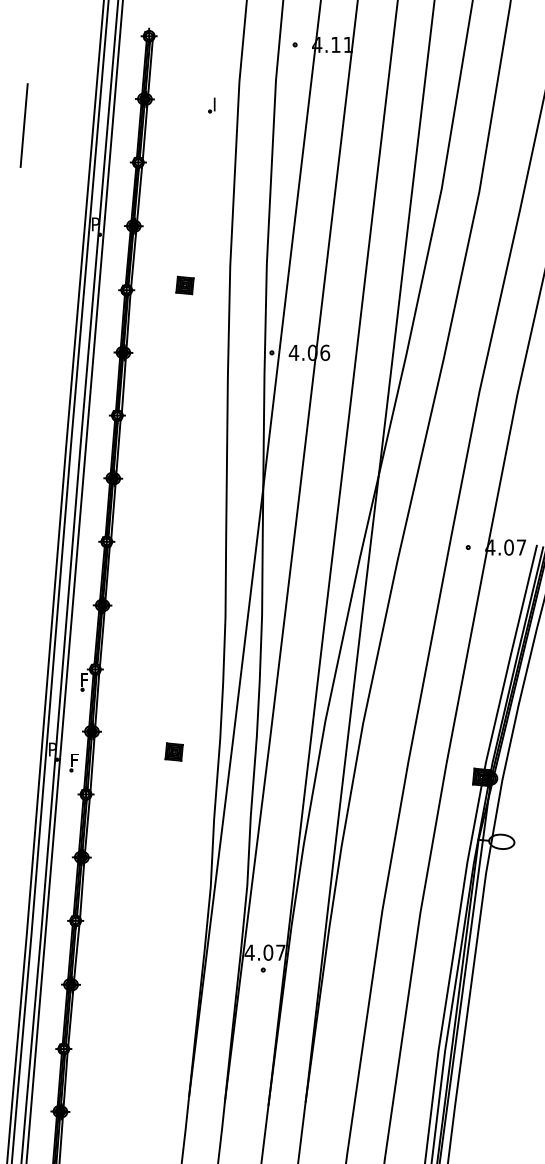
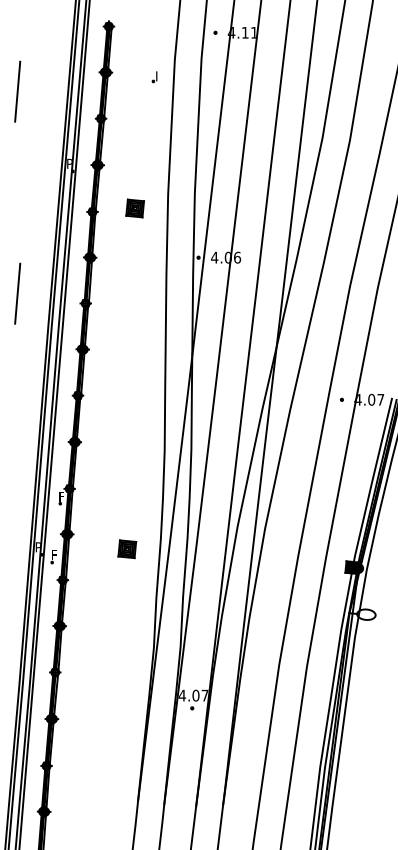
part: (184, 285) -> (134, 208), size x1.4
line: (23, 401) -> (17, 293), added
part: (173, 751) -> (126, 548), size x1.4

